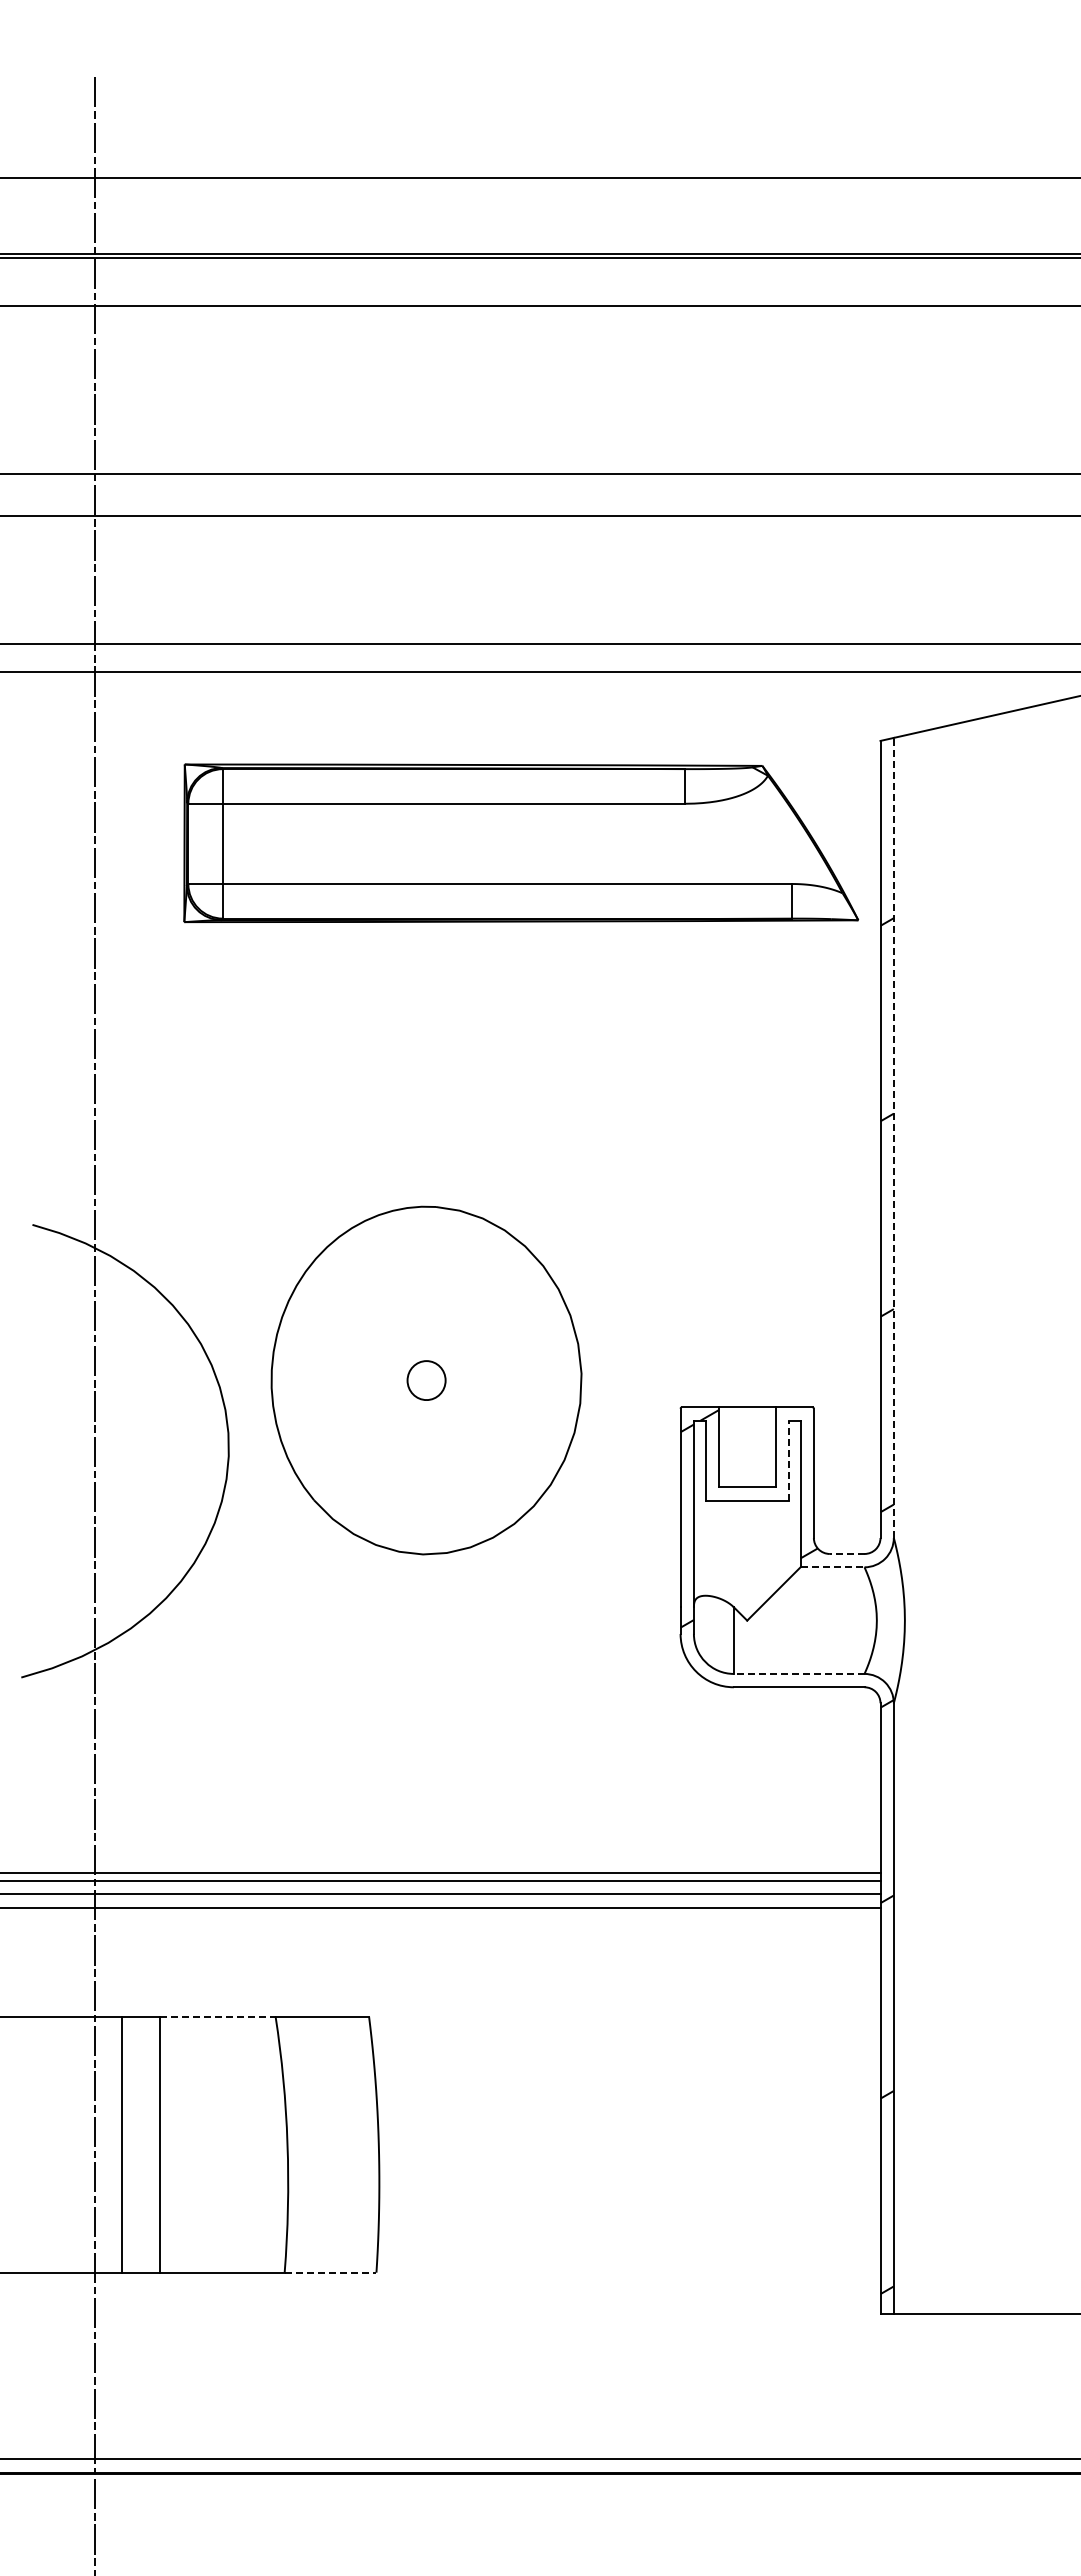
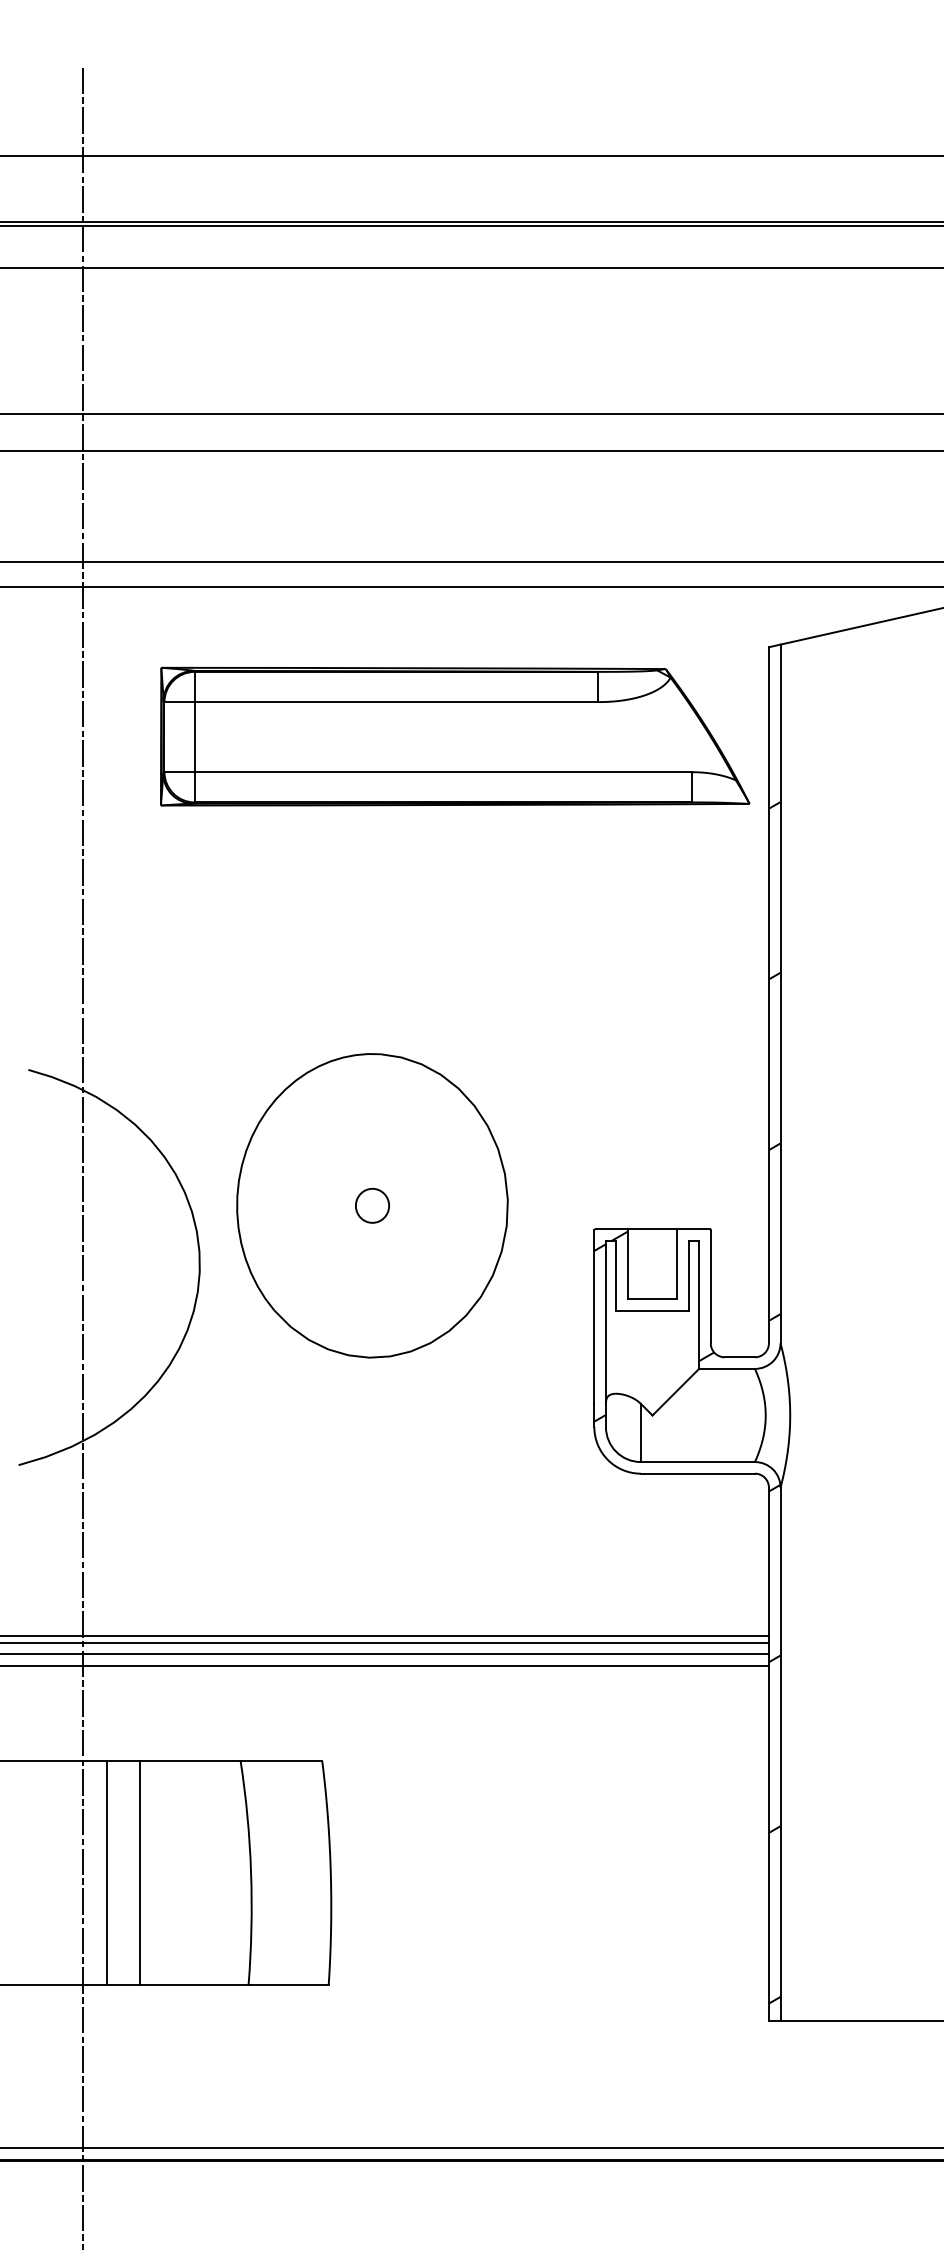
line: (893, 1137) -> (780, 993), dashed -> solid
line: (788, 1460) -> (688, 1275), dashed -> solid
line: (846, 1553) -> (739, 1356), dashed -> solid
line: (832, 1567) -> (727, 1369), dashed -> solid
line: (798, 1673) -> (697, 1461), dashed -> solid
line: (217, 2016) -> (189, 1761), dashed -> solid
line: (330, 2272) -> (288, 1984), dashed -> solid

